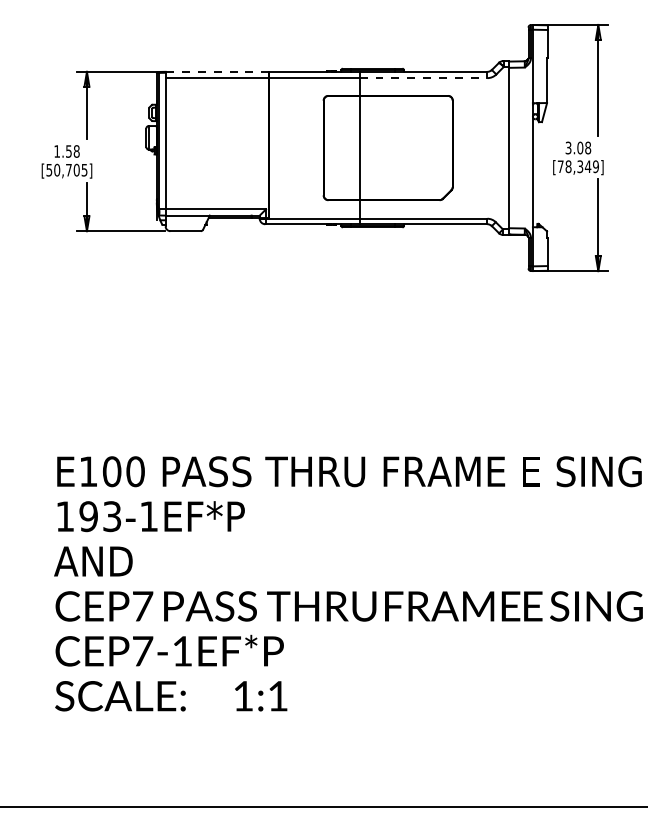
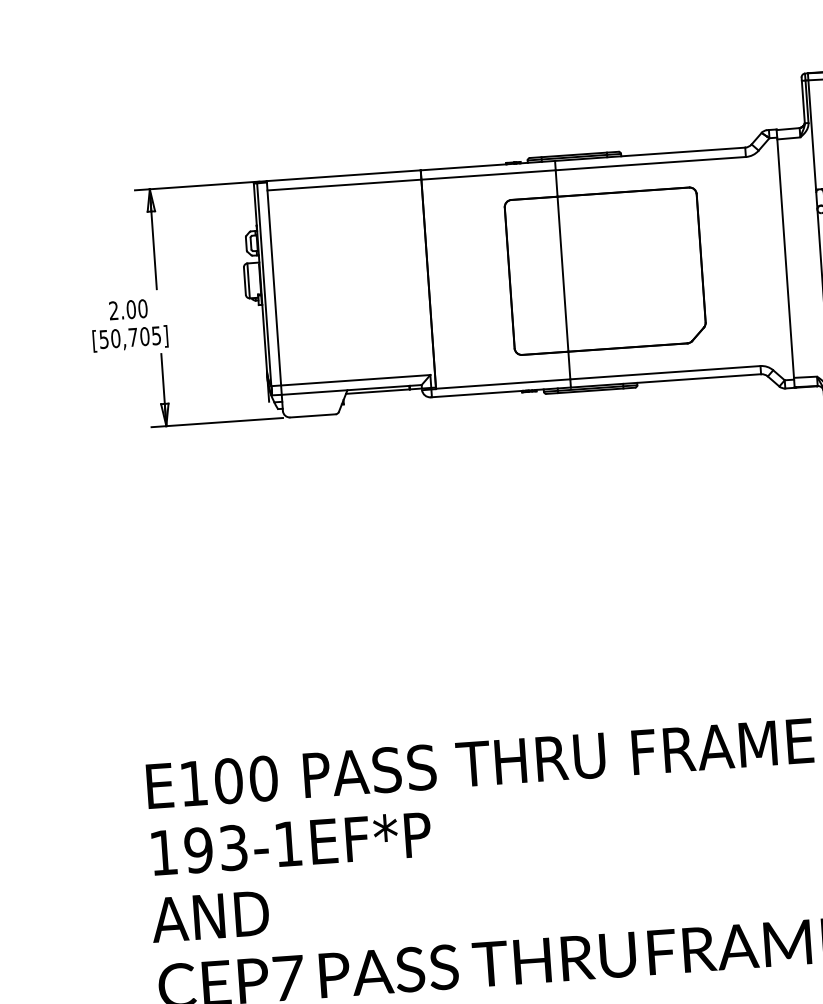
line: (217, 71) -> (343, 175), dashed -> solid
line: (423, 78) -> (650, 164), dashed -> solid
text: (66, 151) -> (127, 309), 1.58 -> 2.00

